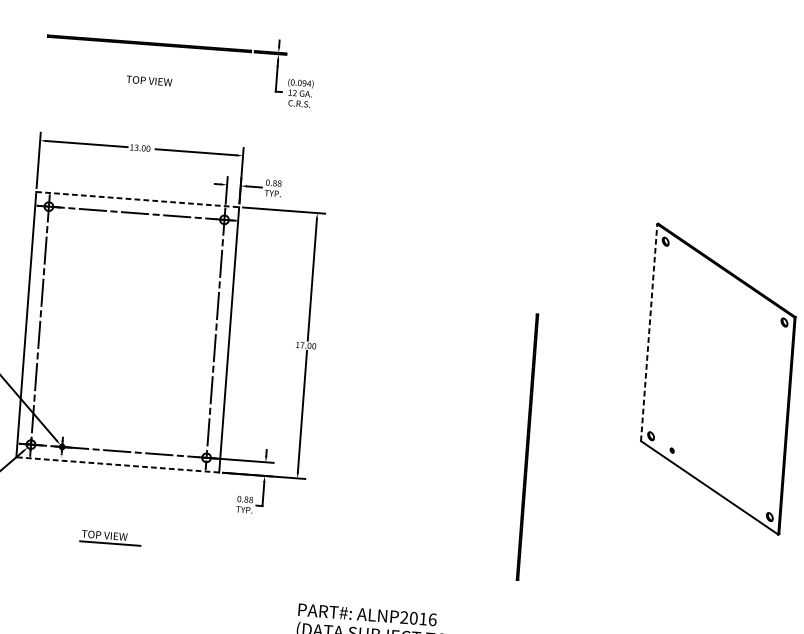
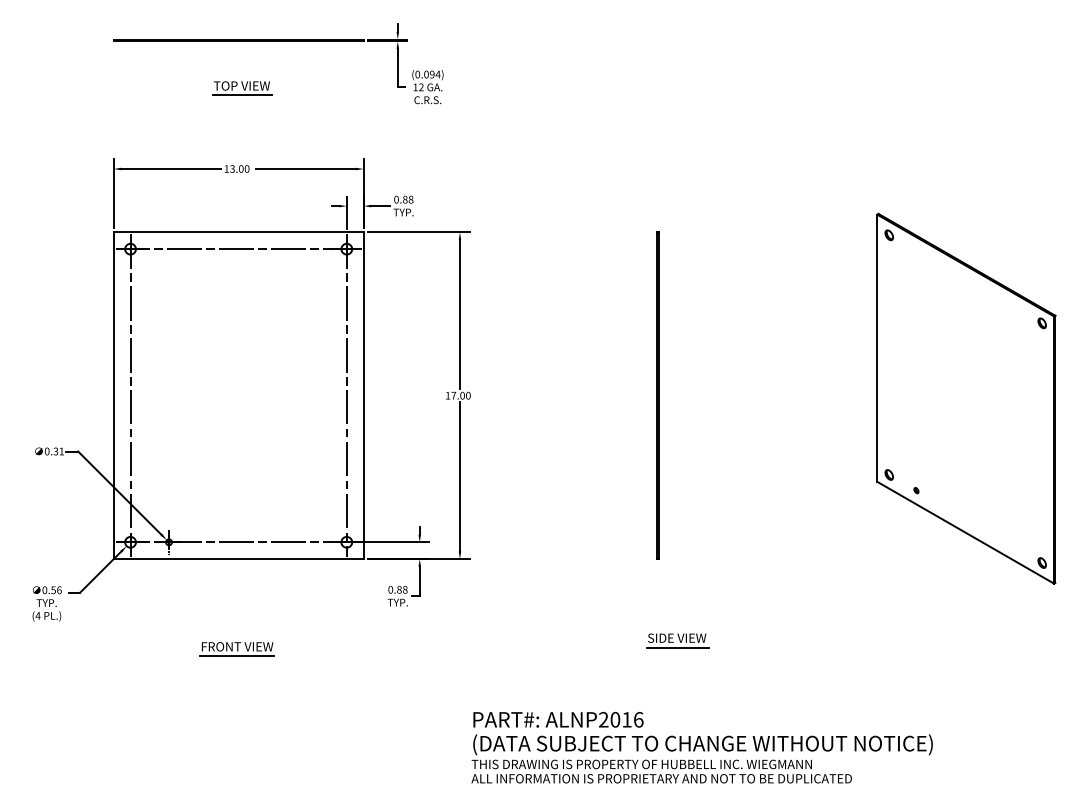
line: (149, 88) -> (242, 95), added
line: (137, 199) -> (238, 232), dashed -> solid
line: (649, 332) -> (877, 348), dashed -> solid
line: (527, 446) -> (657, 395), moved
line: (117, 465) -> (238, 559), dashed -> solid
text: (111, 535) -> (237, 646), TOP VIEW -> FRONT VIEW
part: (469, 557) -> (677, 640), added

